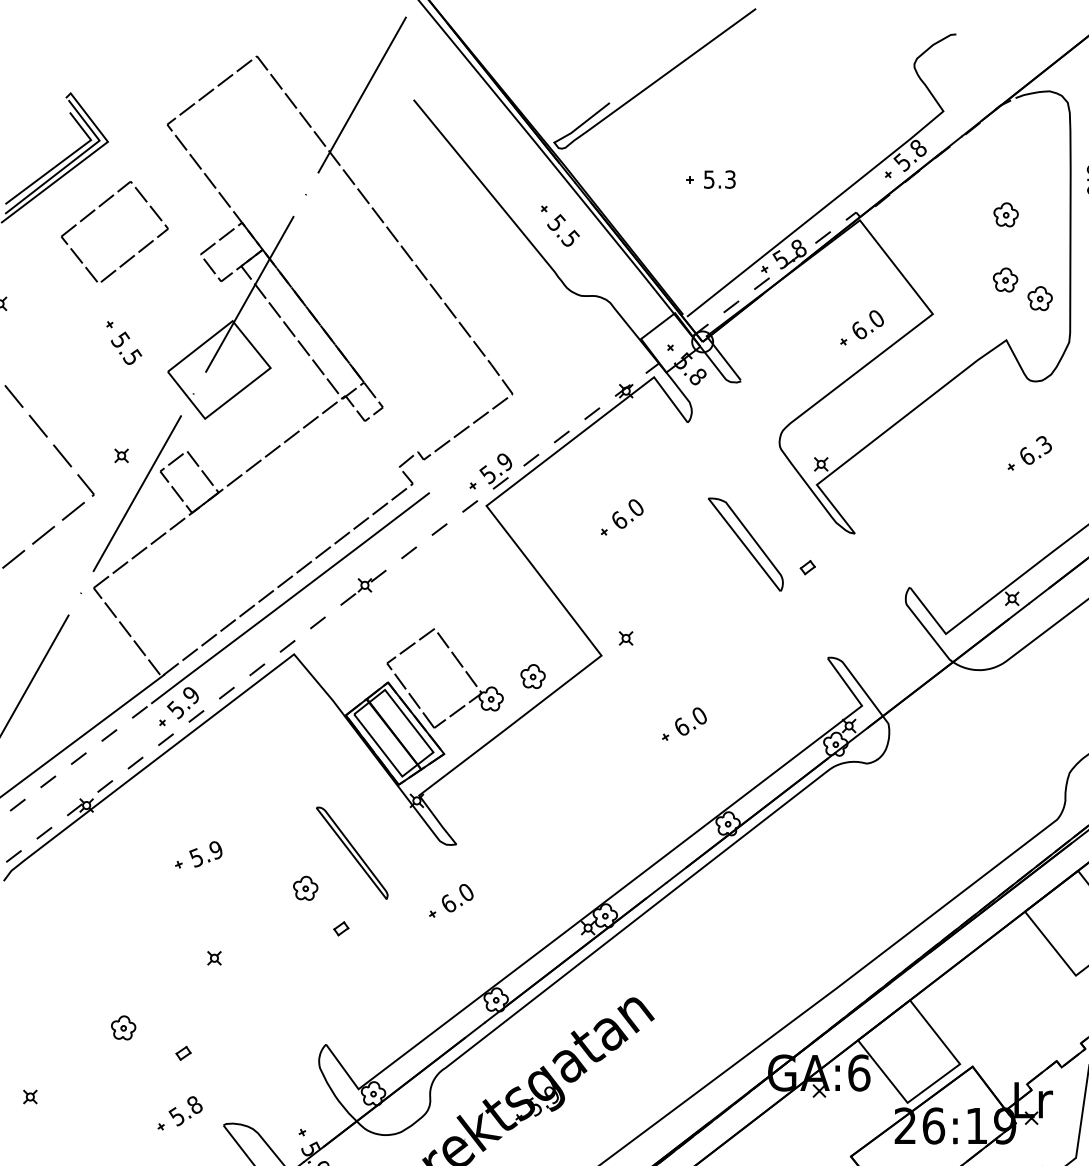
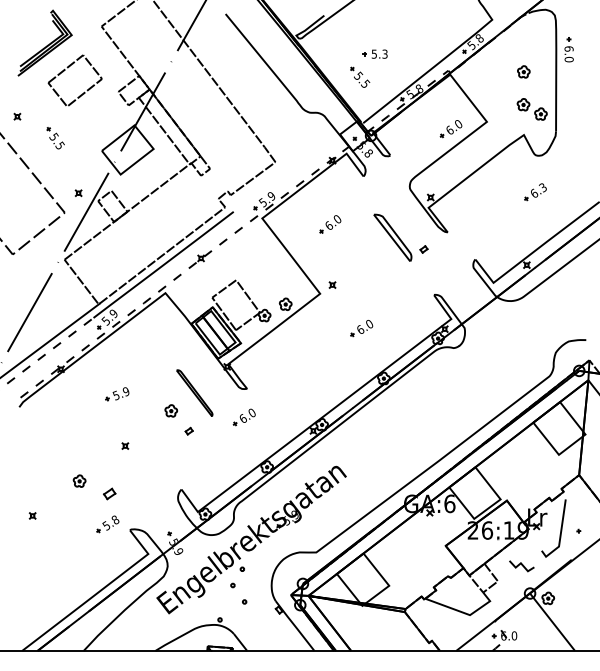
part: (560, 223) -> (360, 76), moved
part: (123, 343) -> (55, 138), moved
part: (182, 1052) -> (109, 493), size x1.6

